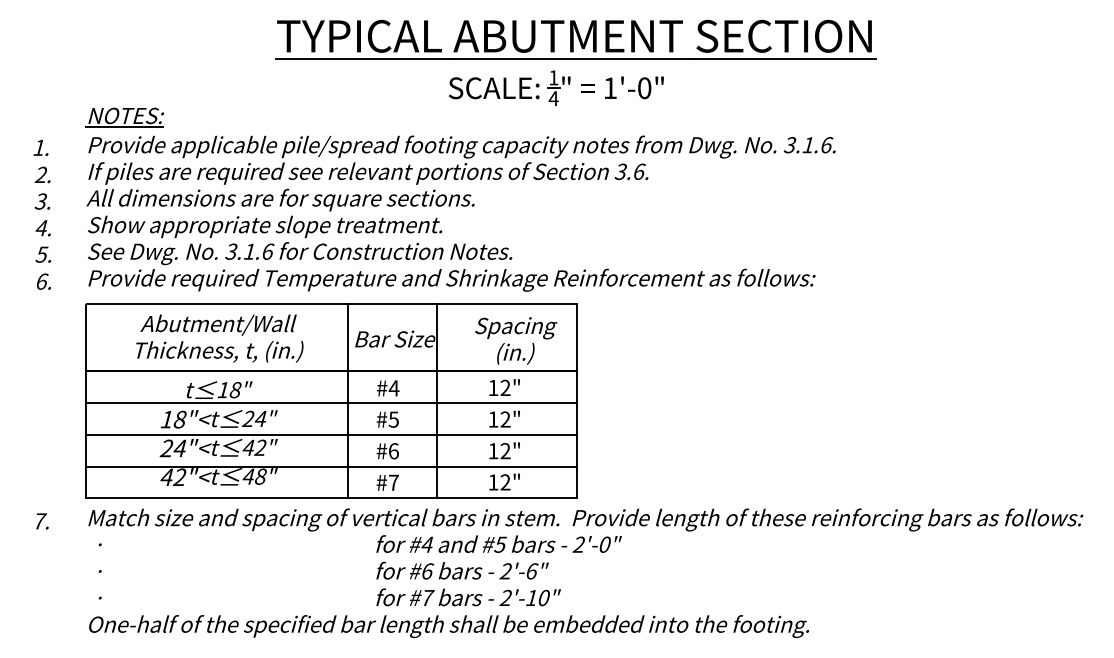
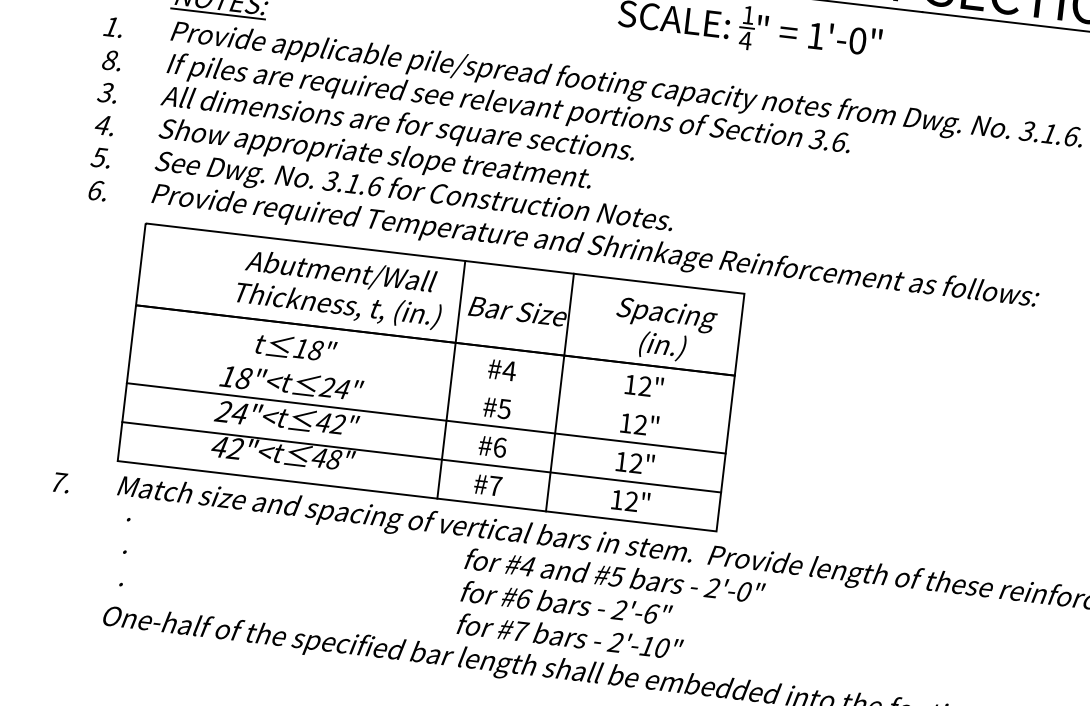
text: (40, 174) -> (108, 59), 2. -> 8.
text: (219, 338) -> (340, 289), moved
line: (330, 402) -> (429, 379), removed

